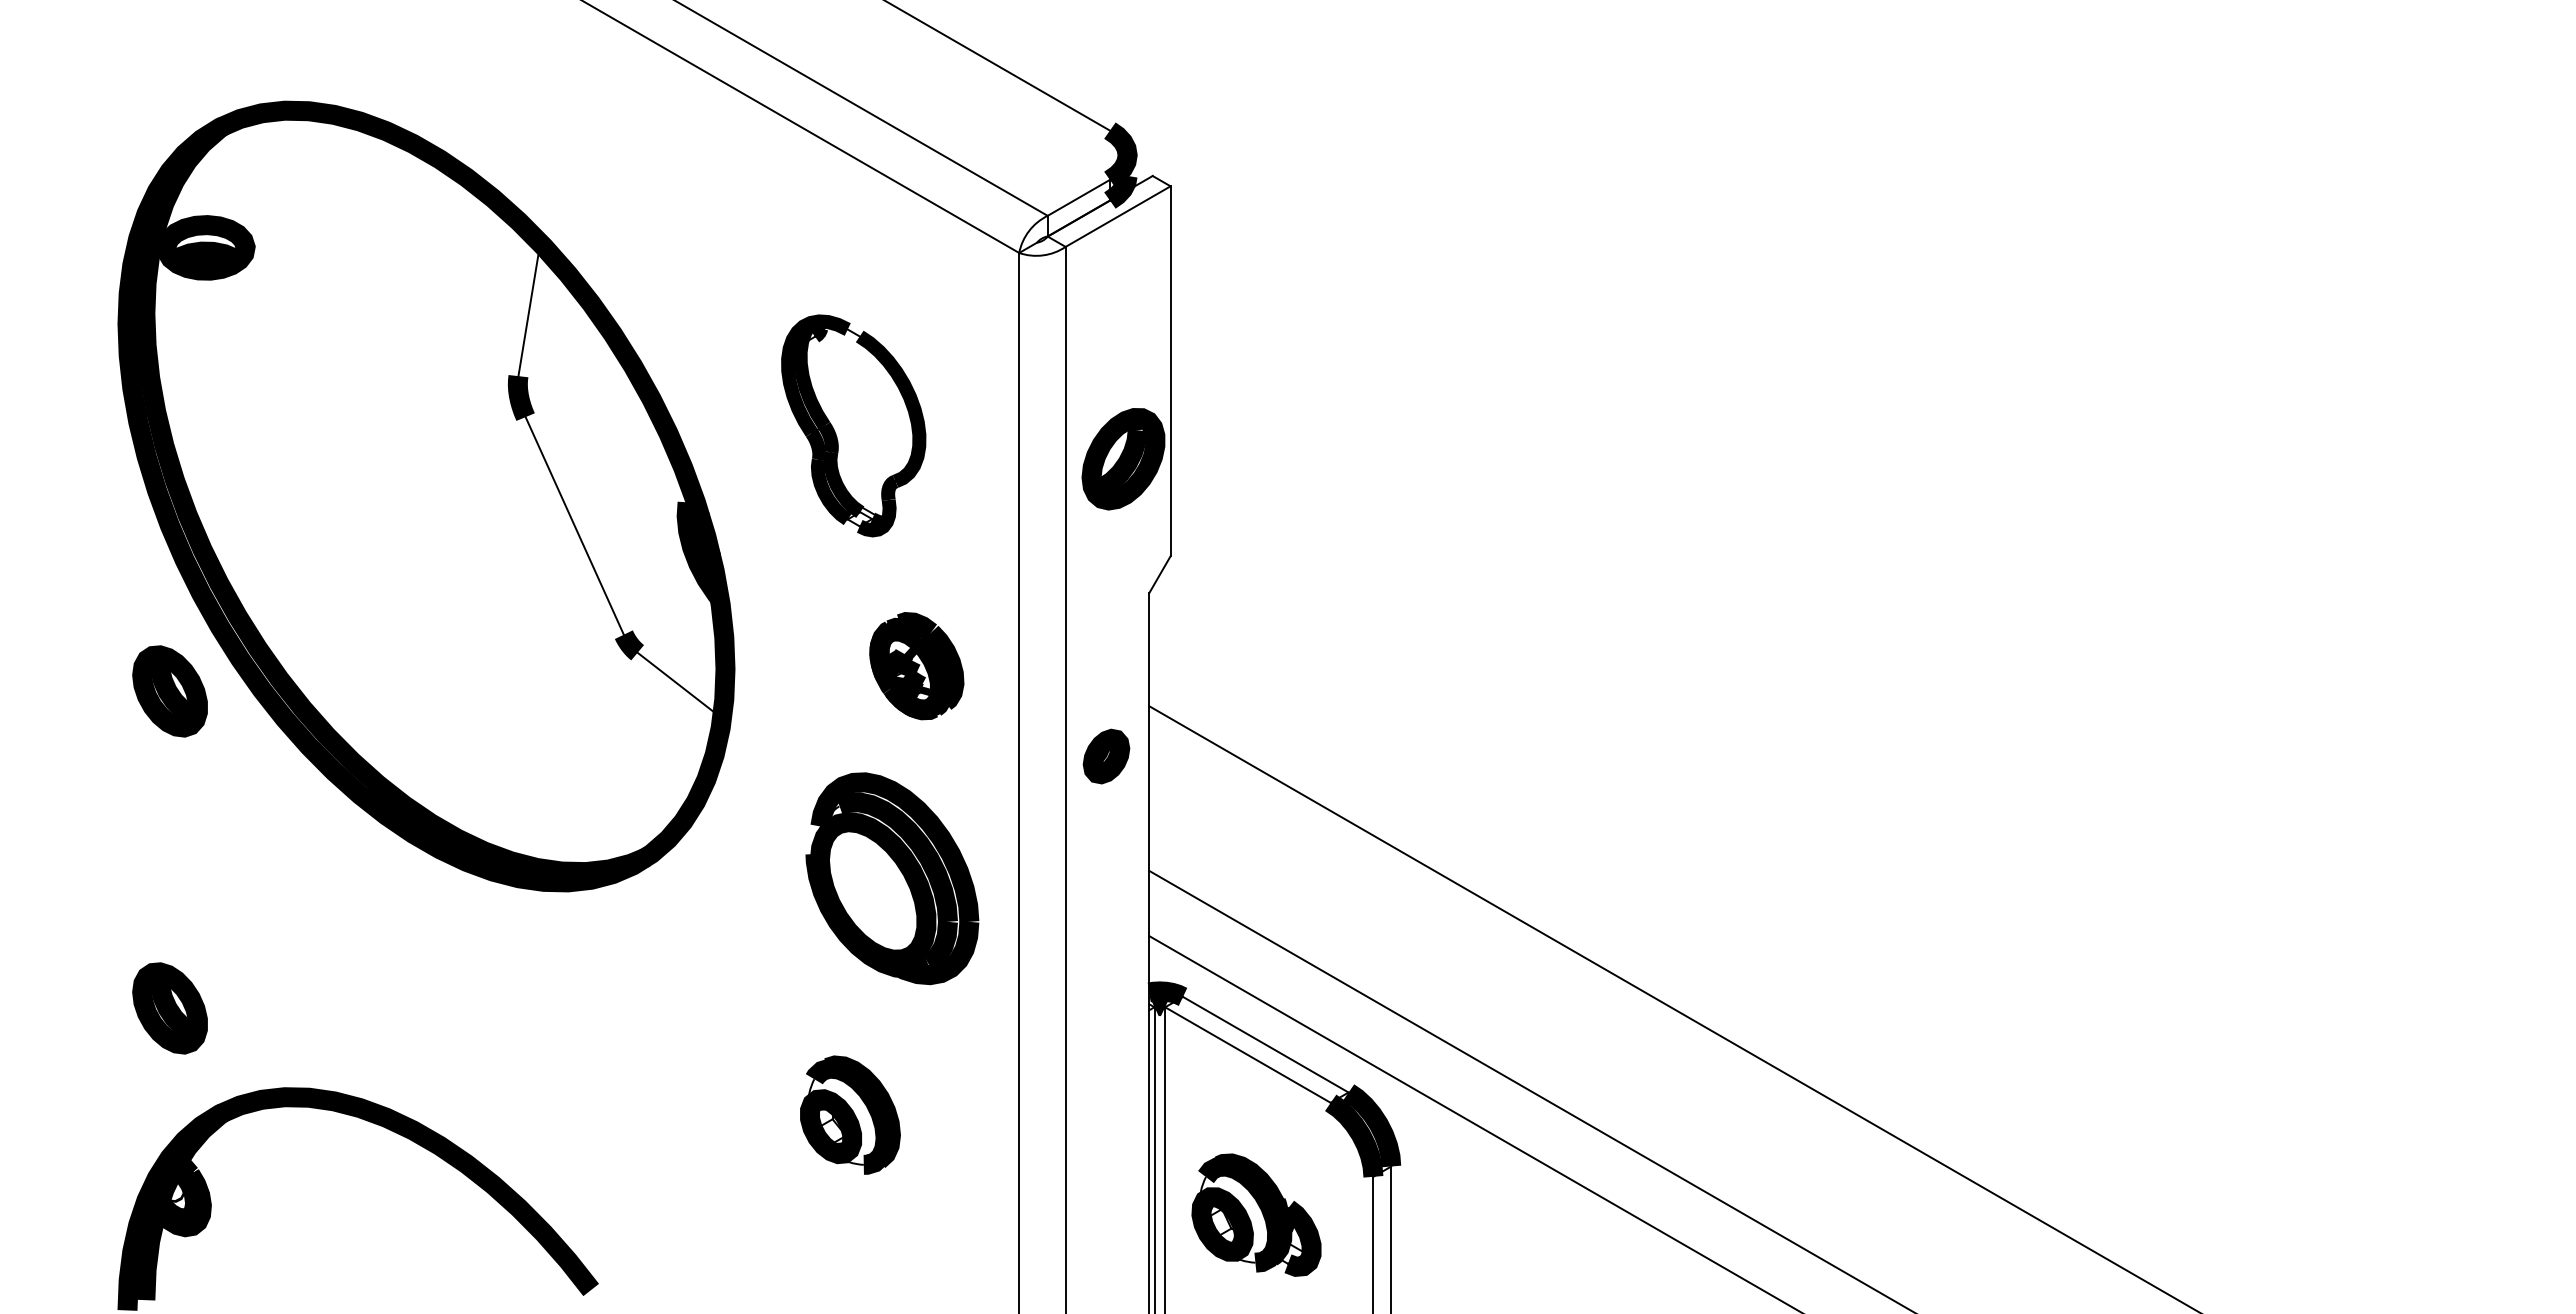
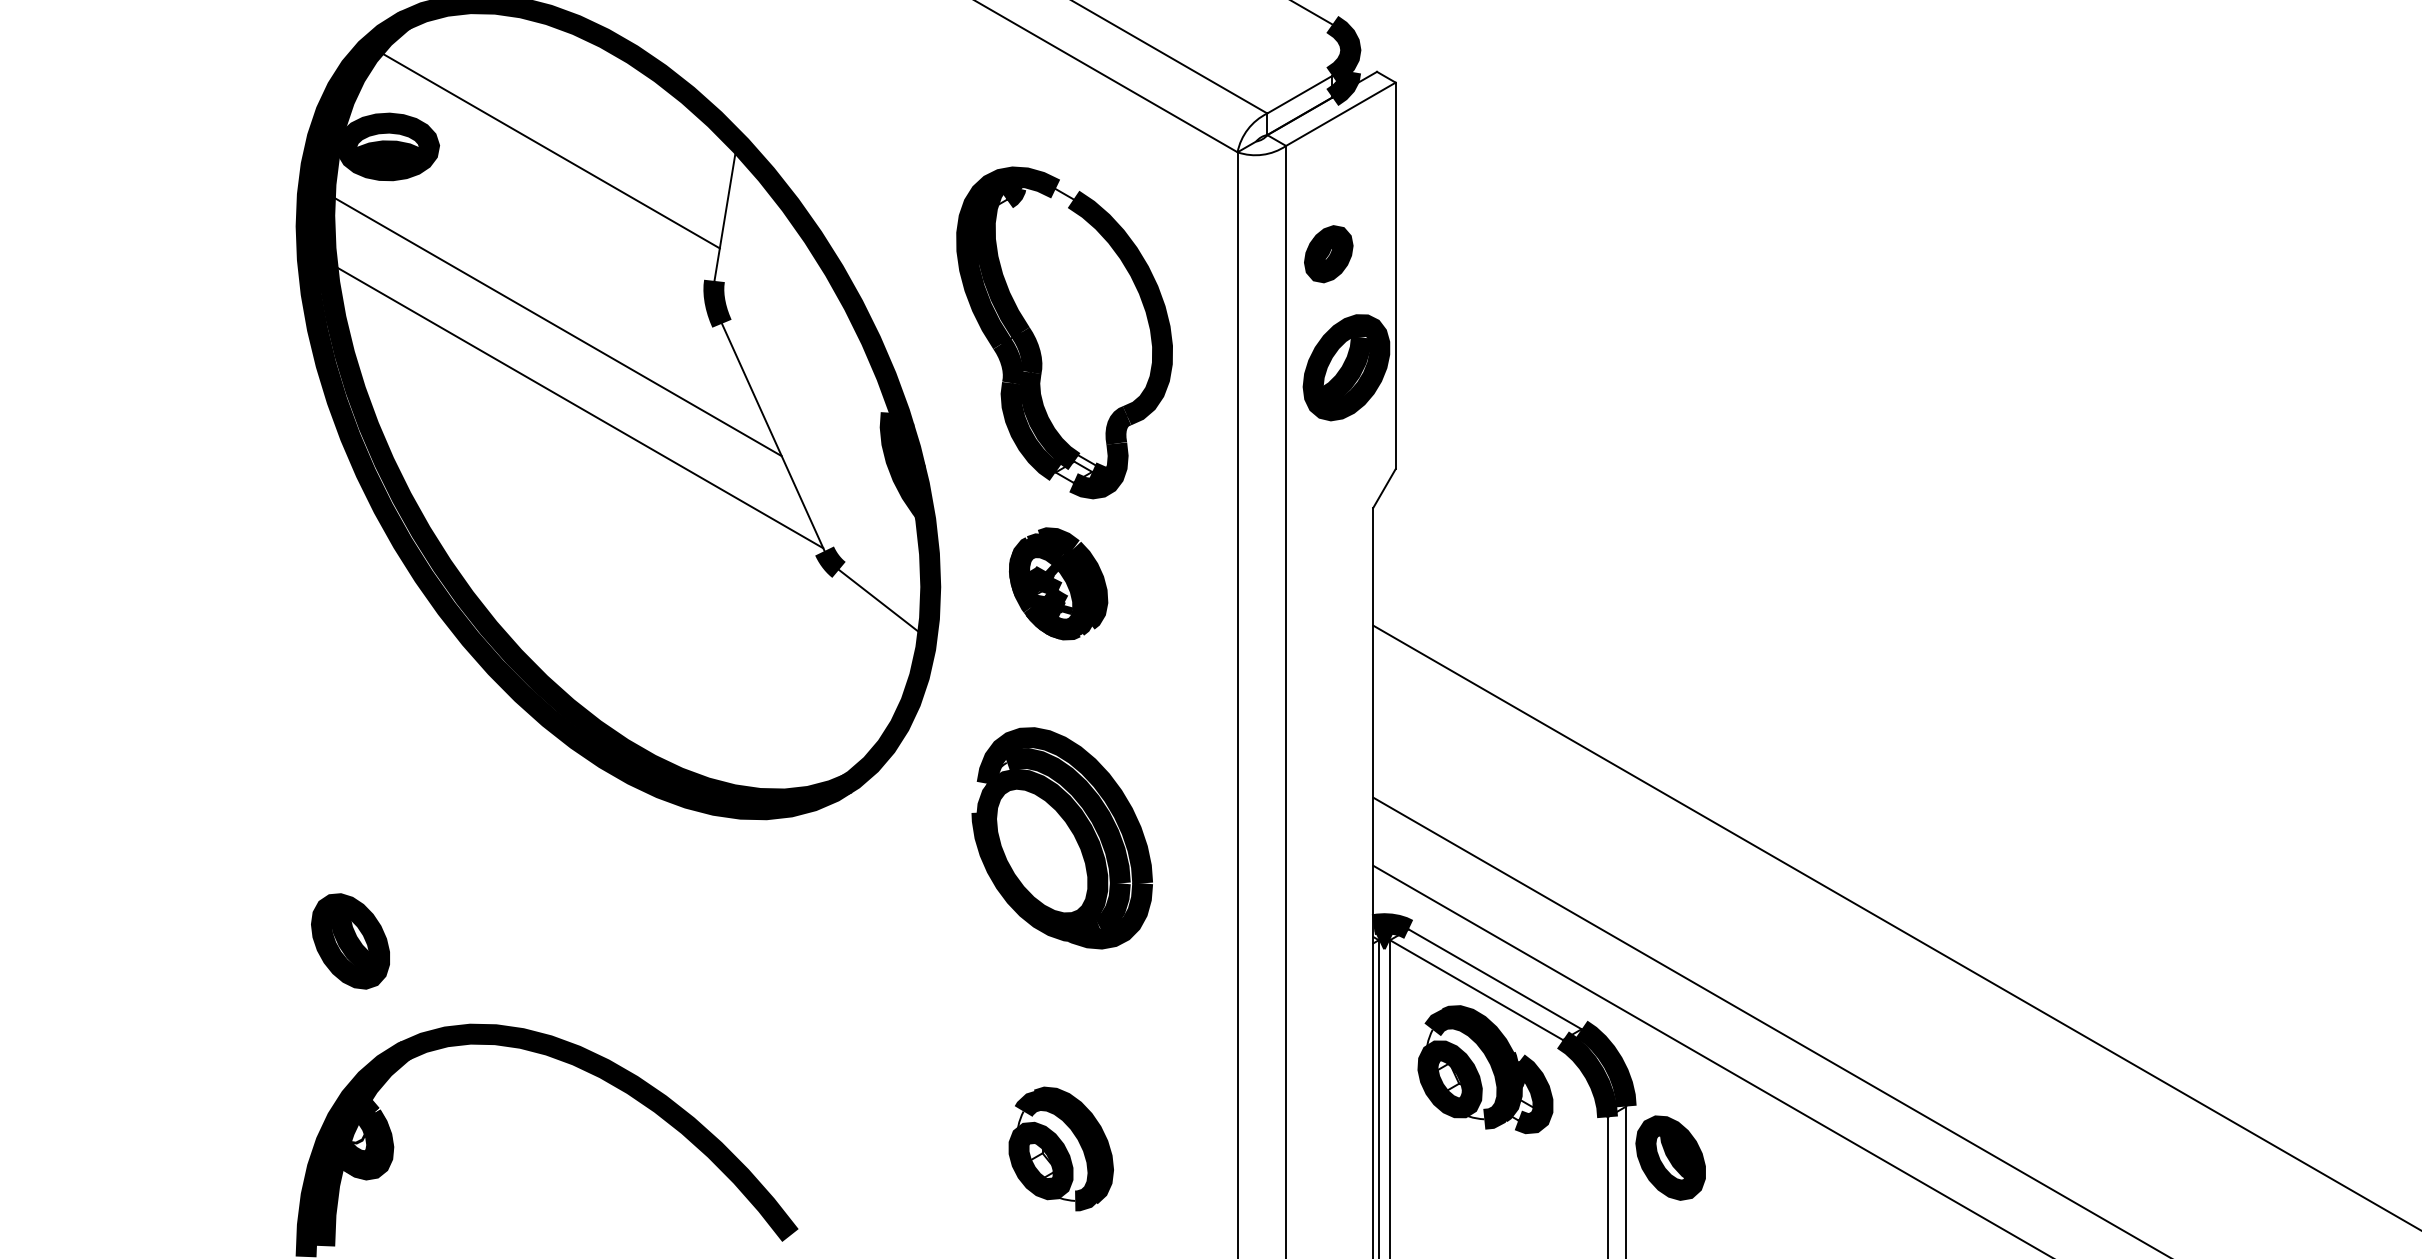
line: (358, 249) -> (547, 148), added
line: (363, 417) -> (552, 324), added
part: (853, 425) -> (1064, 332), size x1.43
line: (384, 494) -> (574, 404), added
part: (916, 666) -> (1058, 584), moved
part: (169, 691) -> (349, 610), removed
part: (1106, 756) -> (1328, 254), moved
part: (892, 878) -> (1062, 838), moved
part: (850, 1114) -> (1061, 1148), moved
part: (1256, 1214) -> (1485, 1068), moved
part: (1433, 1215) -> (1670, 1157), added

